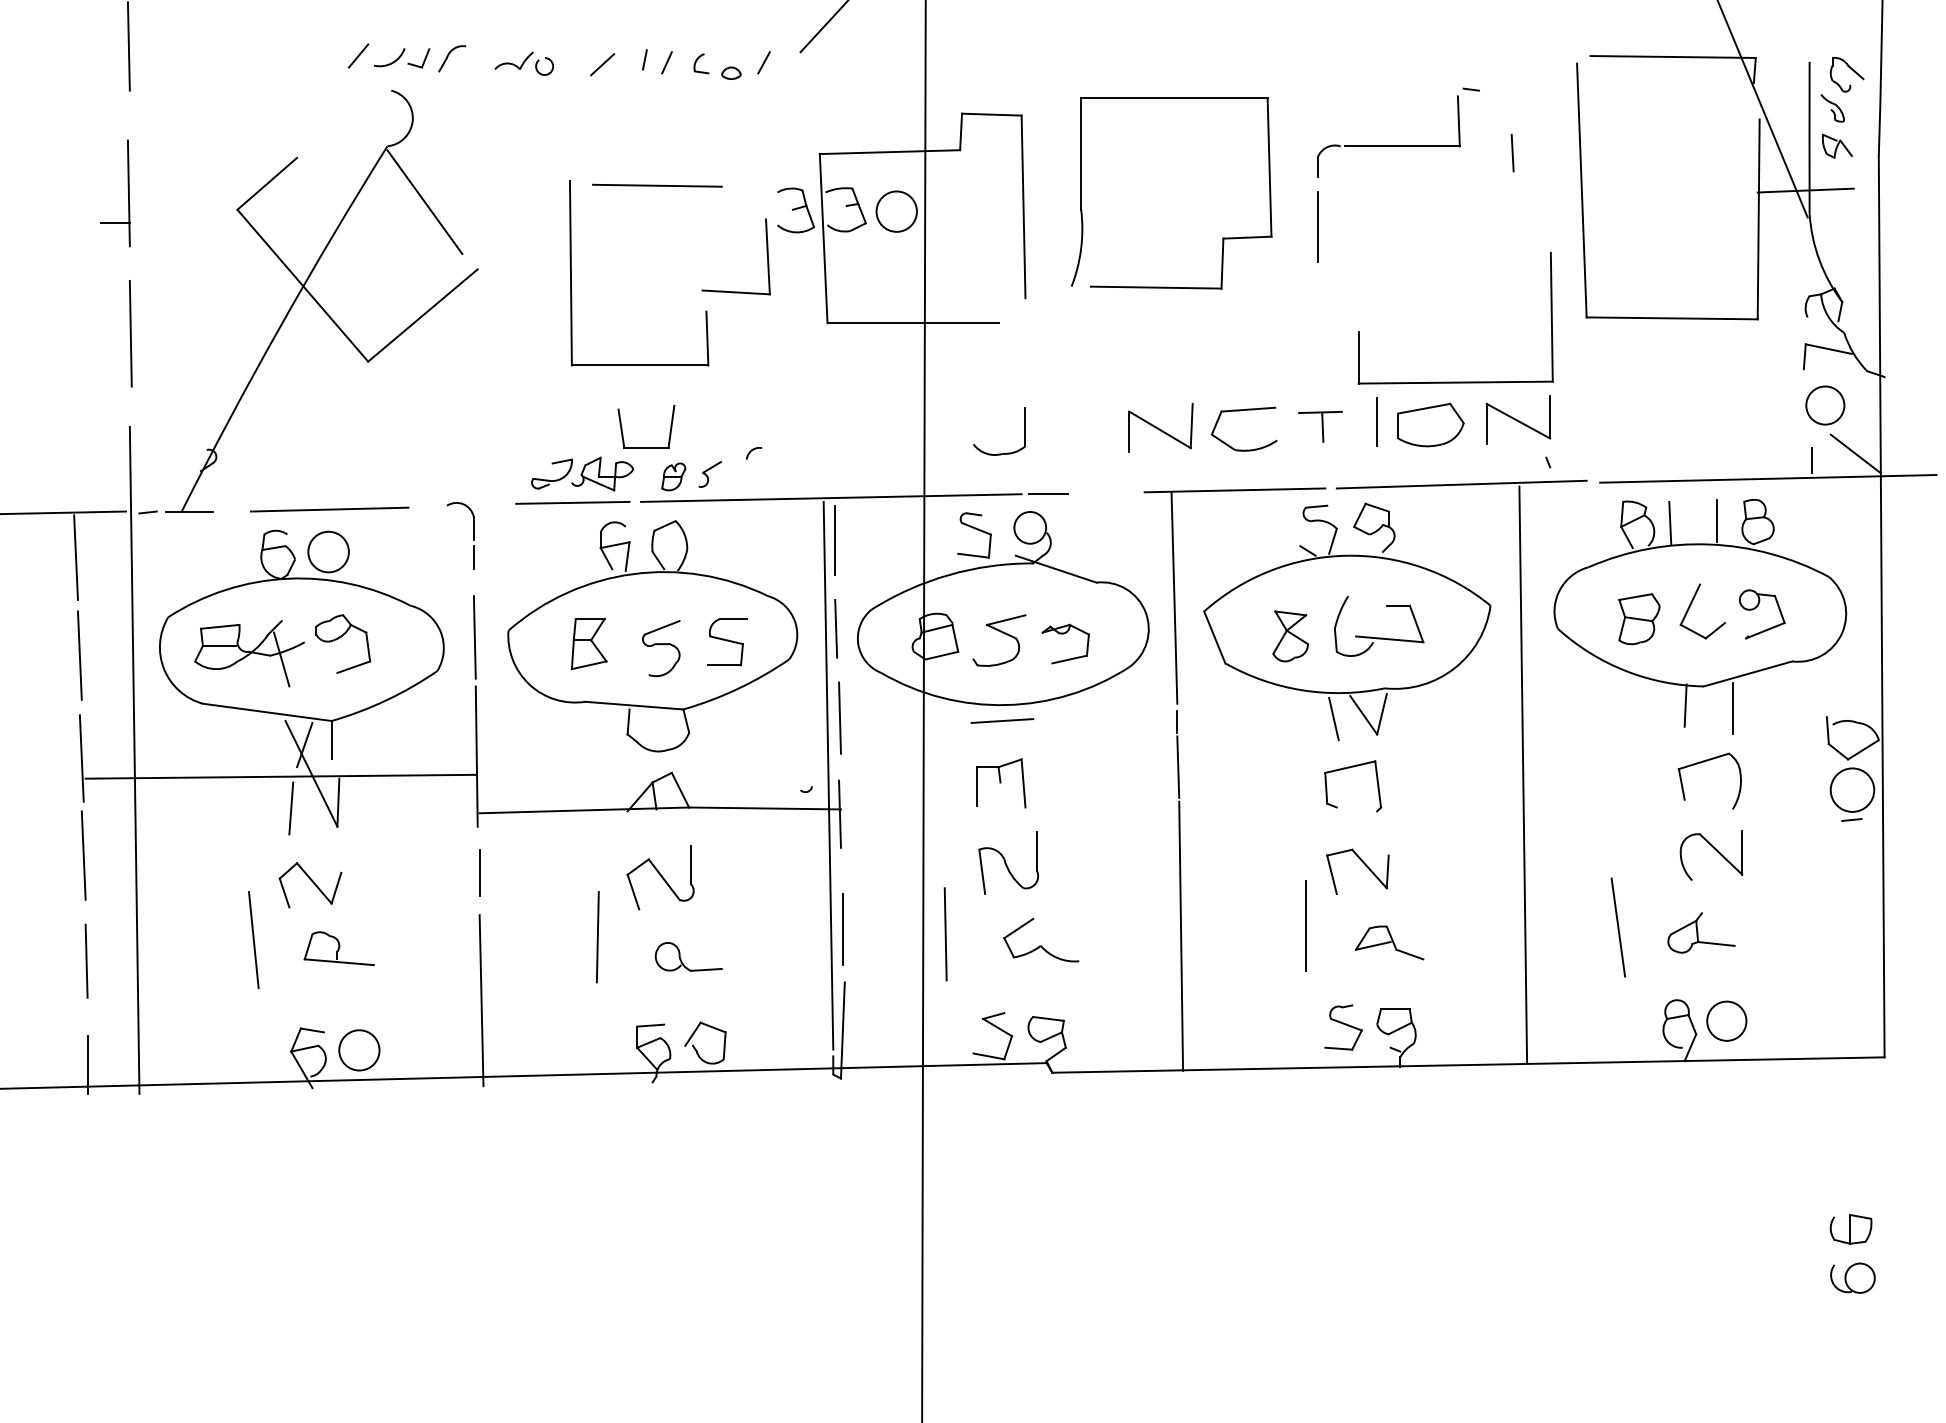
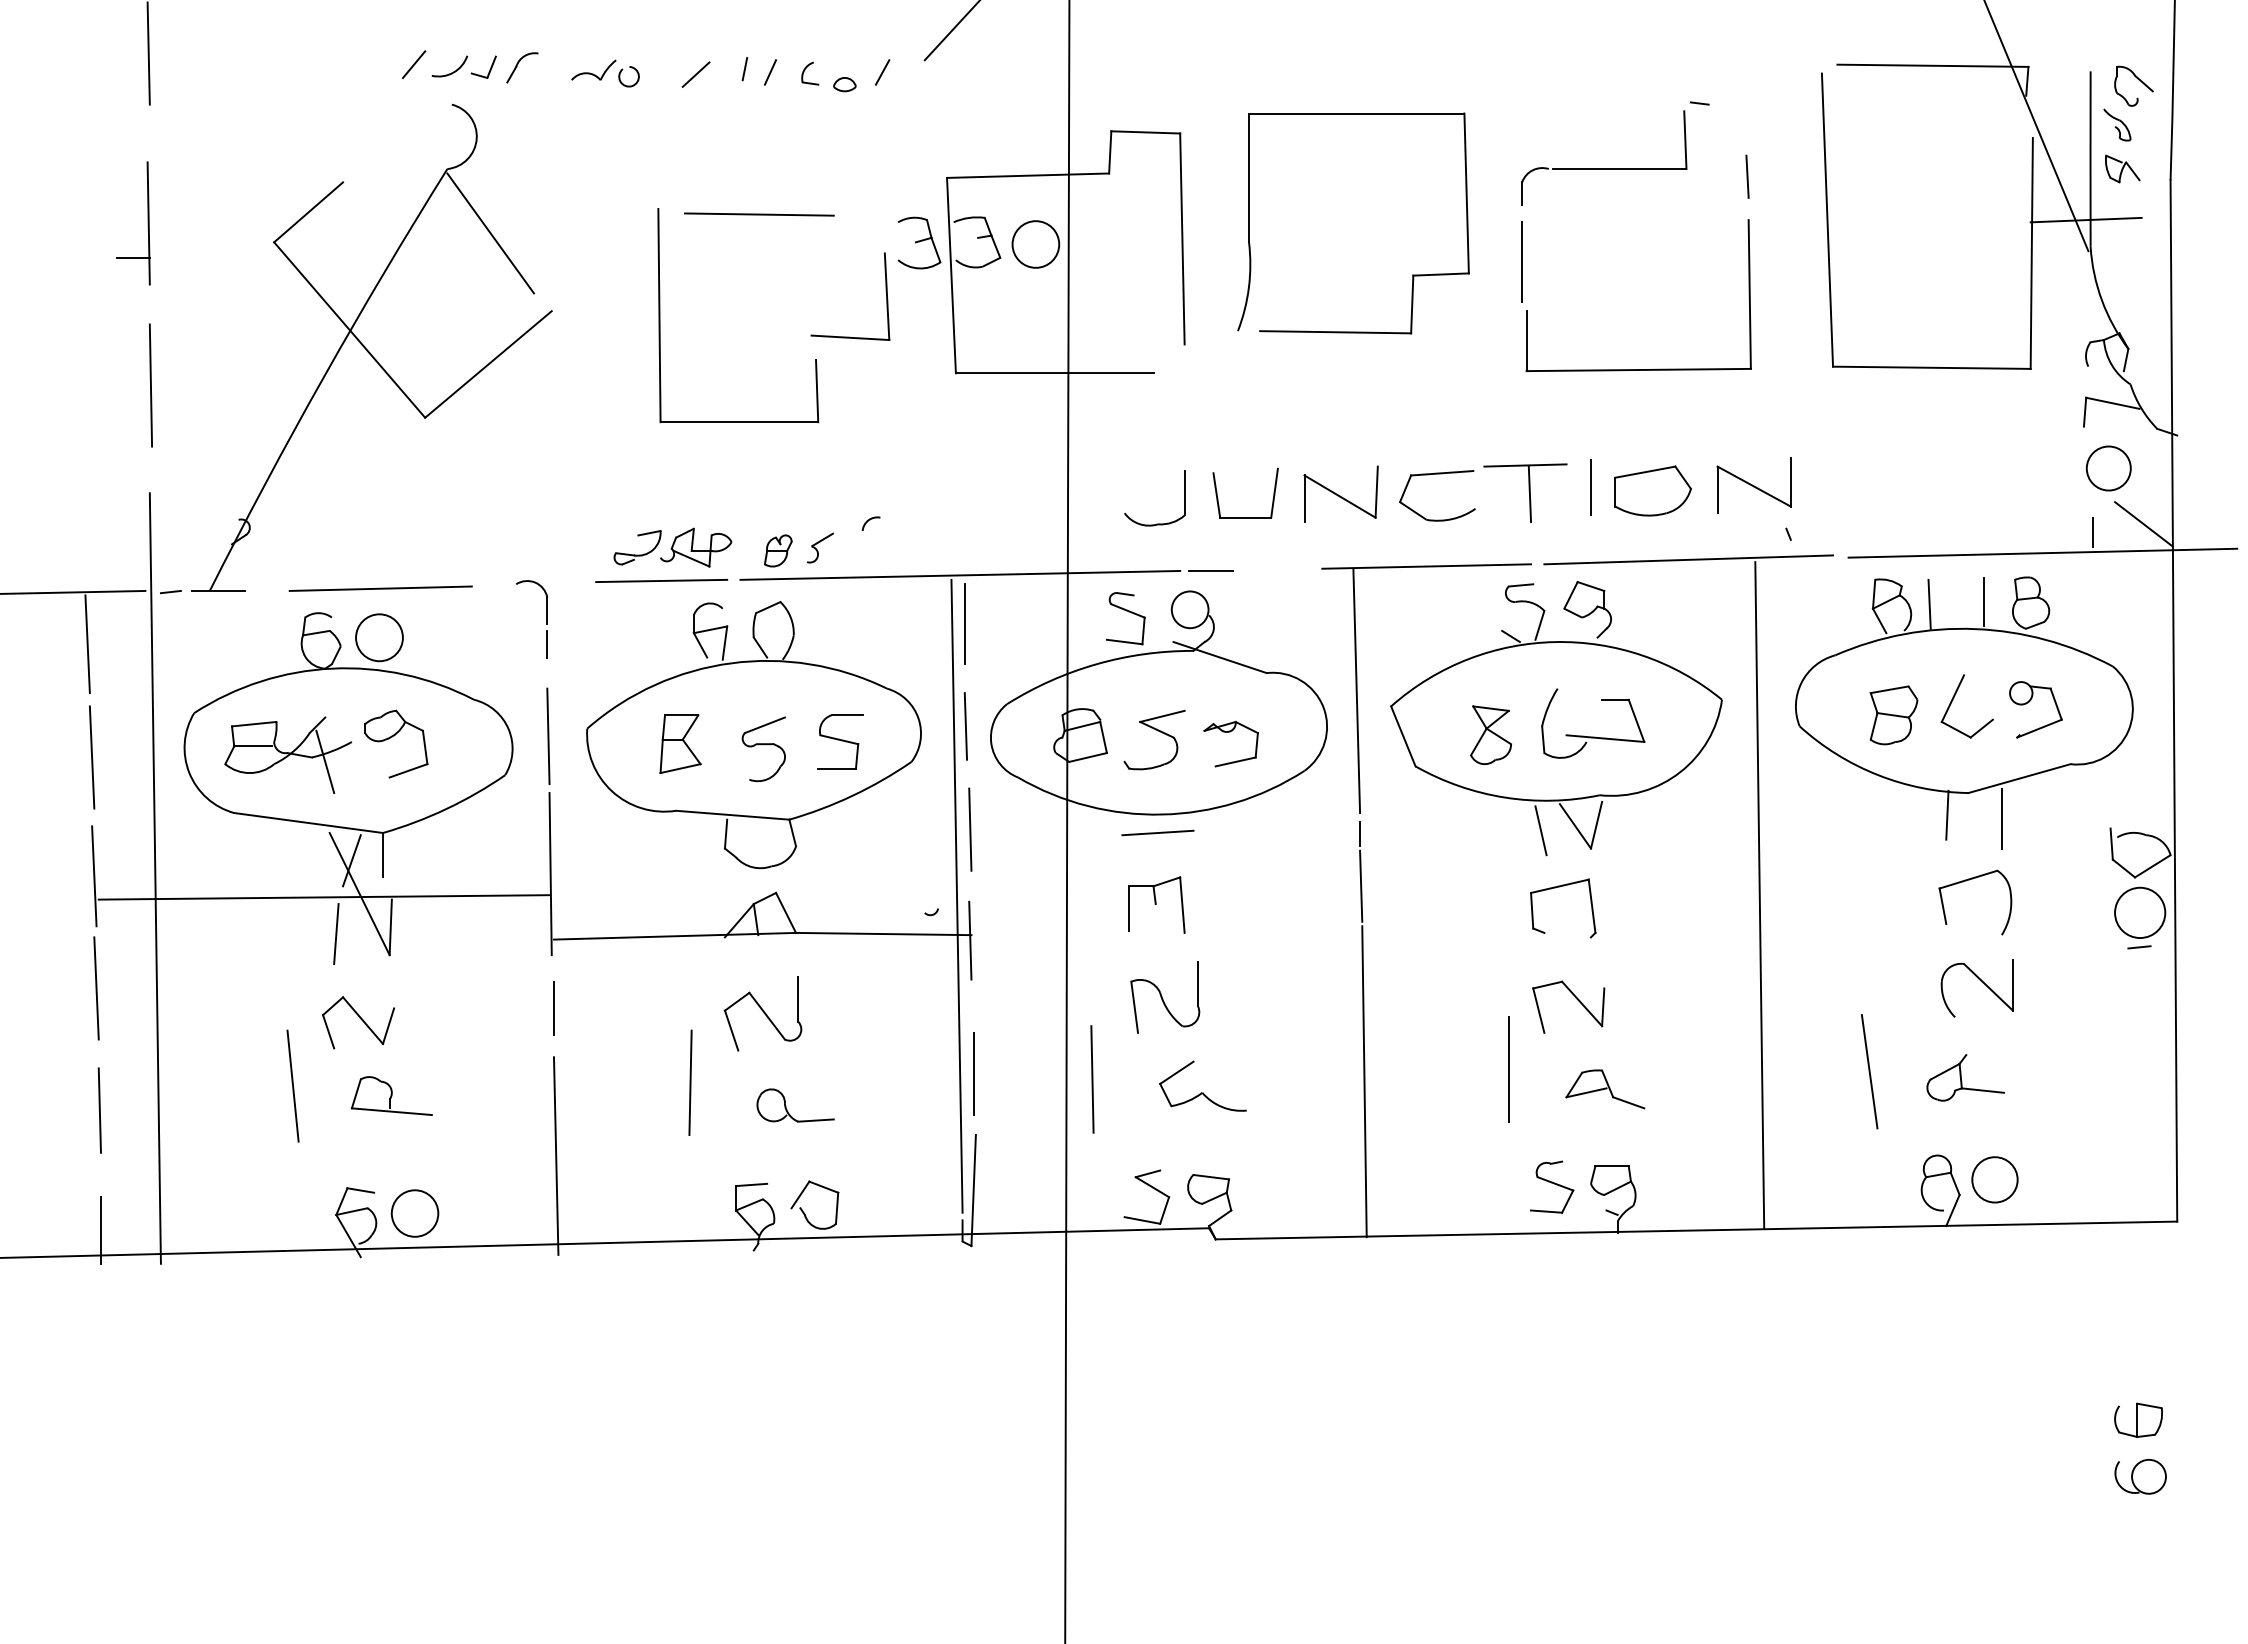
part: (1455, 382) -> (1638, 369), moved
part: (1320, 426) -> (1525, 492), size x1.67
part: (646, 447) -> (1245, 517), moved

